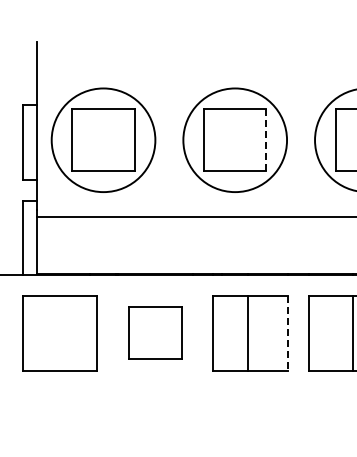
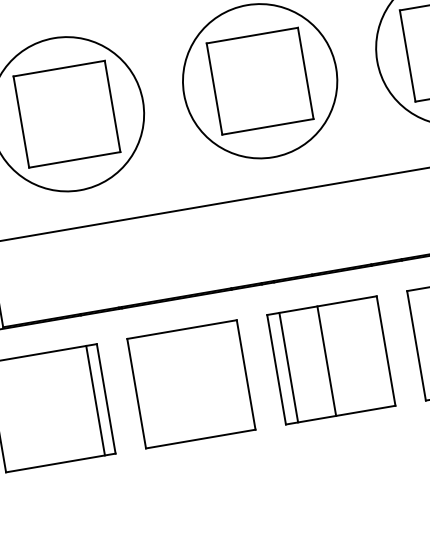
line: (266, 139) -> (305, 72), dashed -> solid
line: (90, 332) -> (96, 399), added
line: (221, 332) -> (288, 366), added
part: (155, 333) -> (191, 384), size x1.43
line: (288, 333) -> (386, 351), dashed -> solid

